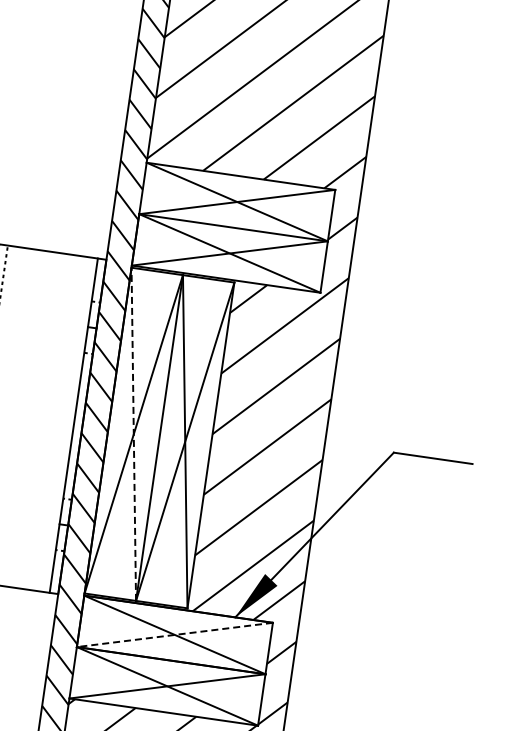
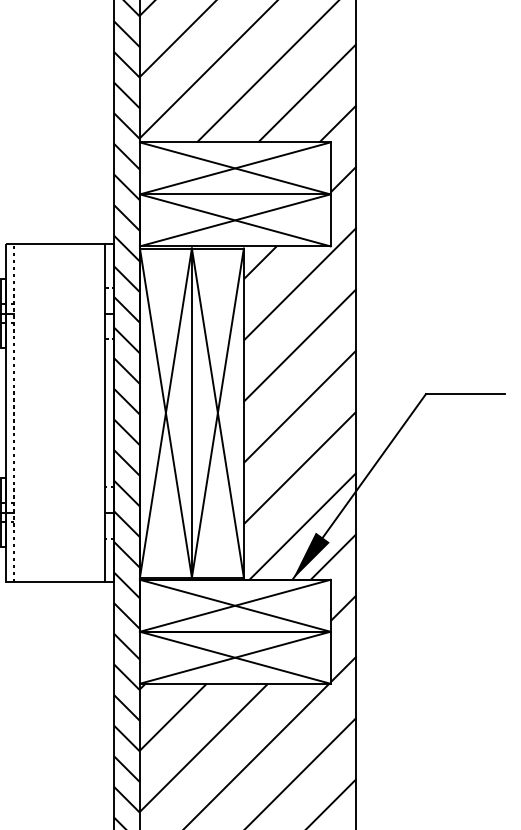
line: (133, 434) -> (165, 413), dashed -> solid
line: (175, 634) -> (235, 605), dashed -> solid

